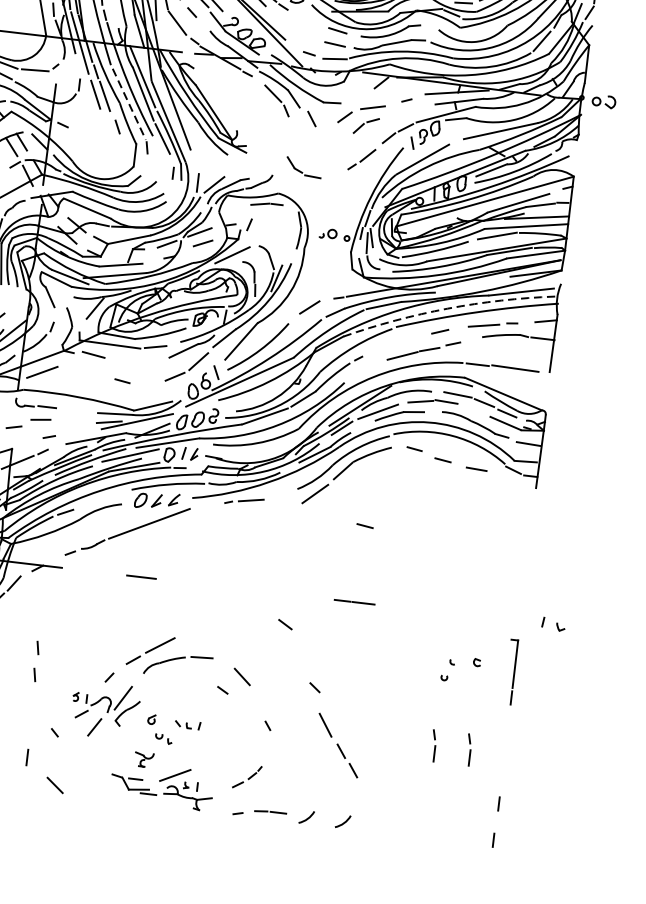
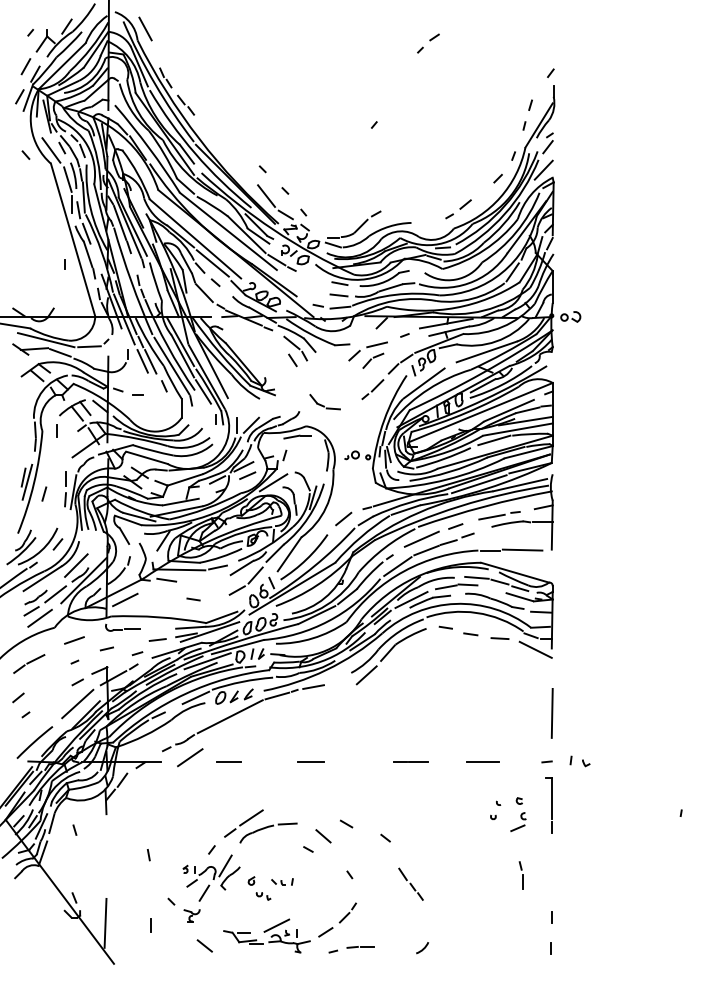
line: (129, 104) -> (172, 366), dashed -> solid
line: (311, 119) -> (292, 360), moved
line: (84, 132) -> (137, 394), added
line: (472, 285) -> (478, 484), added
arc: (447, 308) -> (459, 506), dashed -> solid
line: (398, 341) -> (421, 538), added
line: (366, 370) -> (397, 566), added
line: (40, 419) -> (157, 639), moved
line: (516, 487) -> (535, 649), added
line: (111, 496) -> (195, 697), added
line: (207, 505) -> (277, 695), added
line: (364, 526) -> (411, 697), removed
line: (526, 563) -> (551, 712), added
line: (97, 566) -> (190, 757), added
line: (237, 588) -> (310, 762), added
line: (440, 612) -> (483, 762), added
line: (514, 619) -> (546, 761), added
line: (285, 623) -> (346, 823), moved
line: (37, 648) -> (148, 832), removed
part: (473, 686) -> (518, 821), added
part: (337, 744) -> (410, 883), size x0.62
part: (432, 745) -> (490, 875), removed
part: (143, 759) -> (191, 915), moved
part: (247, 776) -> (337, 919), size x1.67
line: (54, 784) -> (204, 945), moved
arc: (306, 817) -> (391, 948), removed

